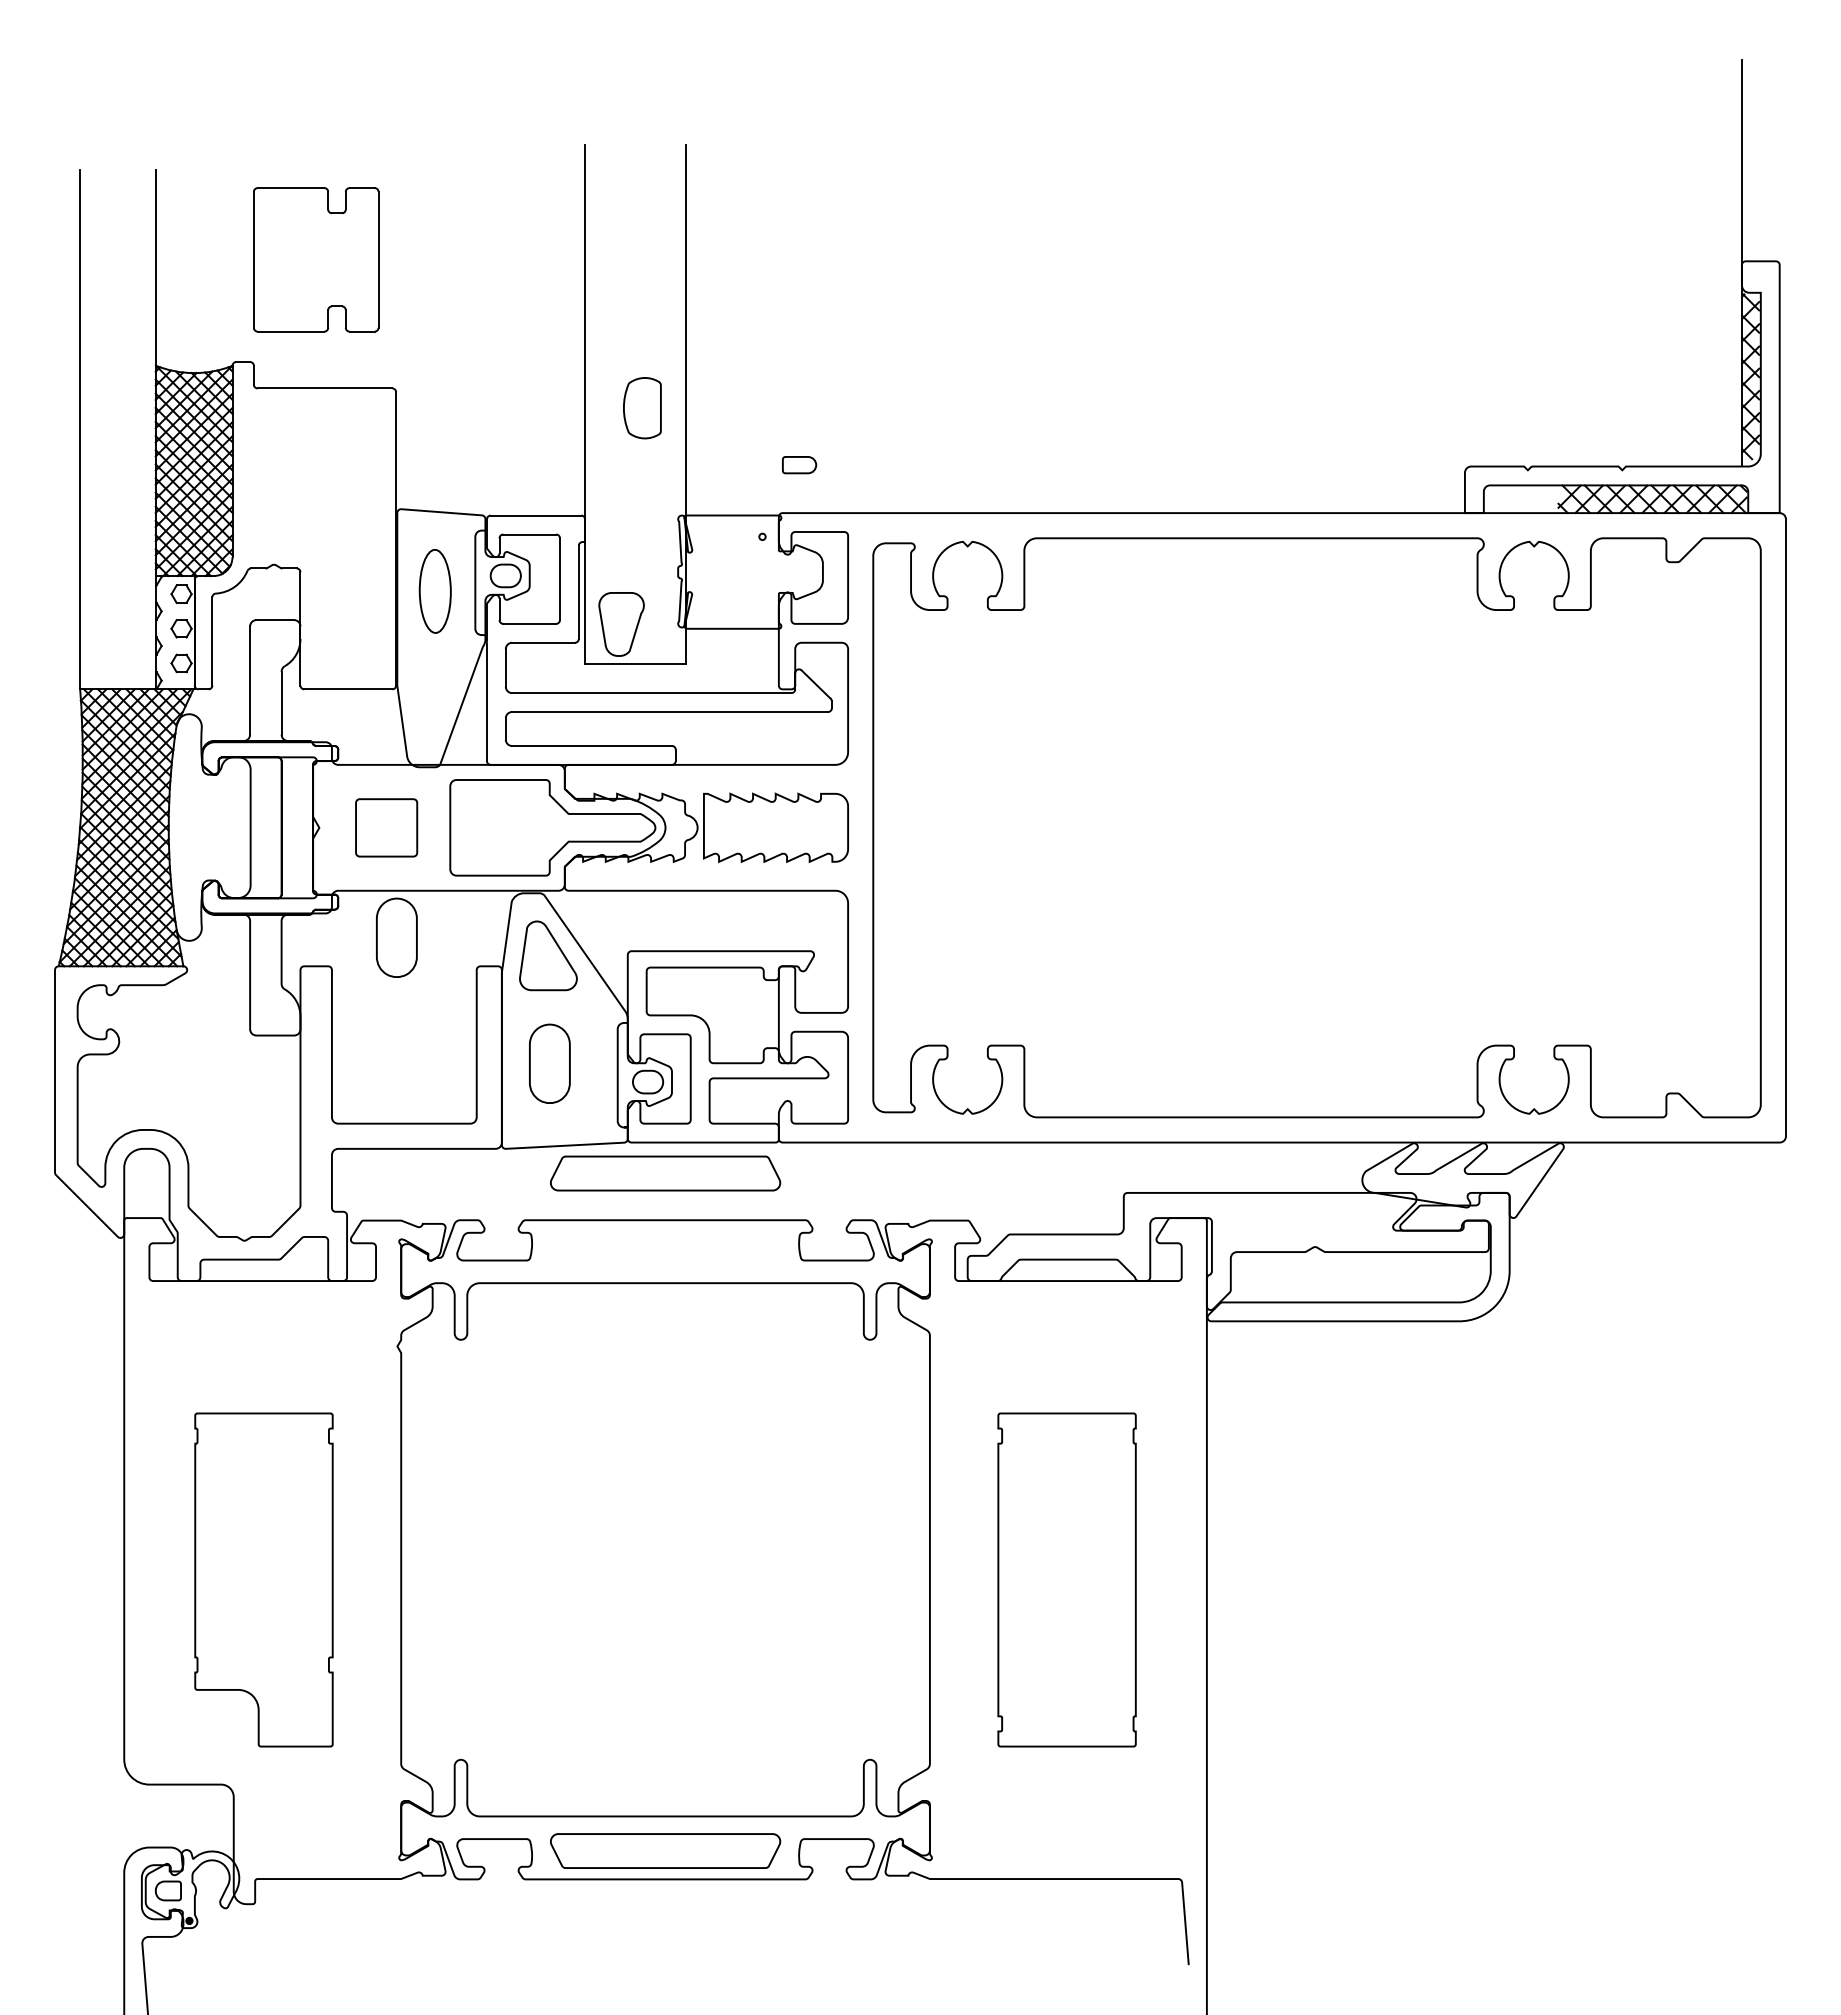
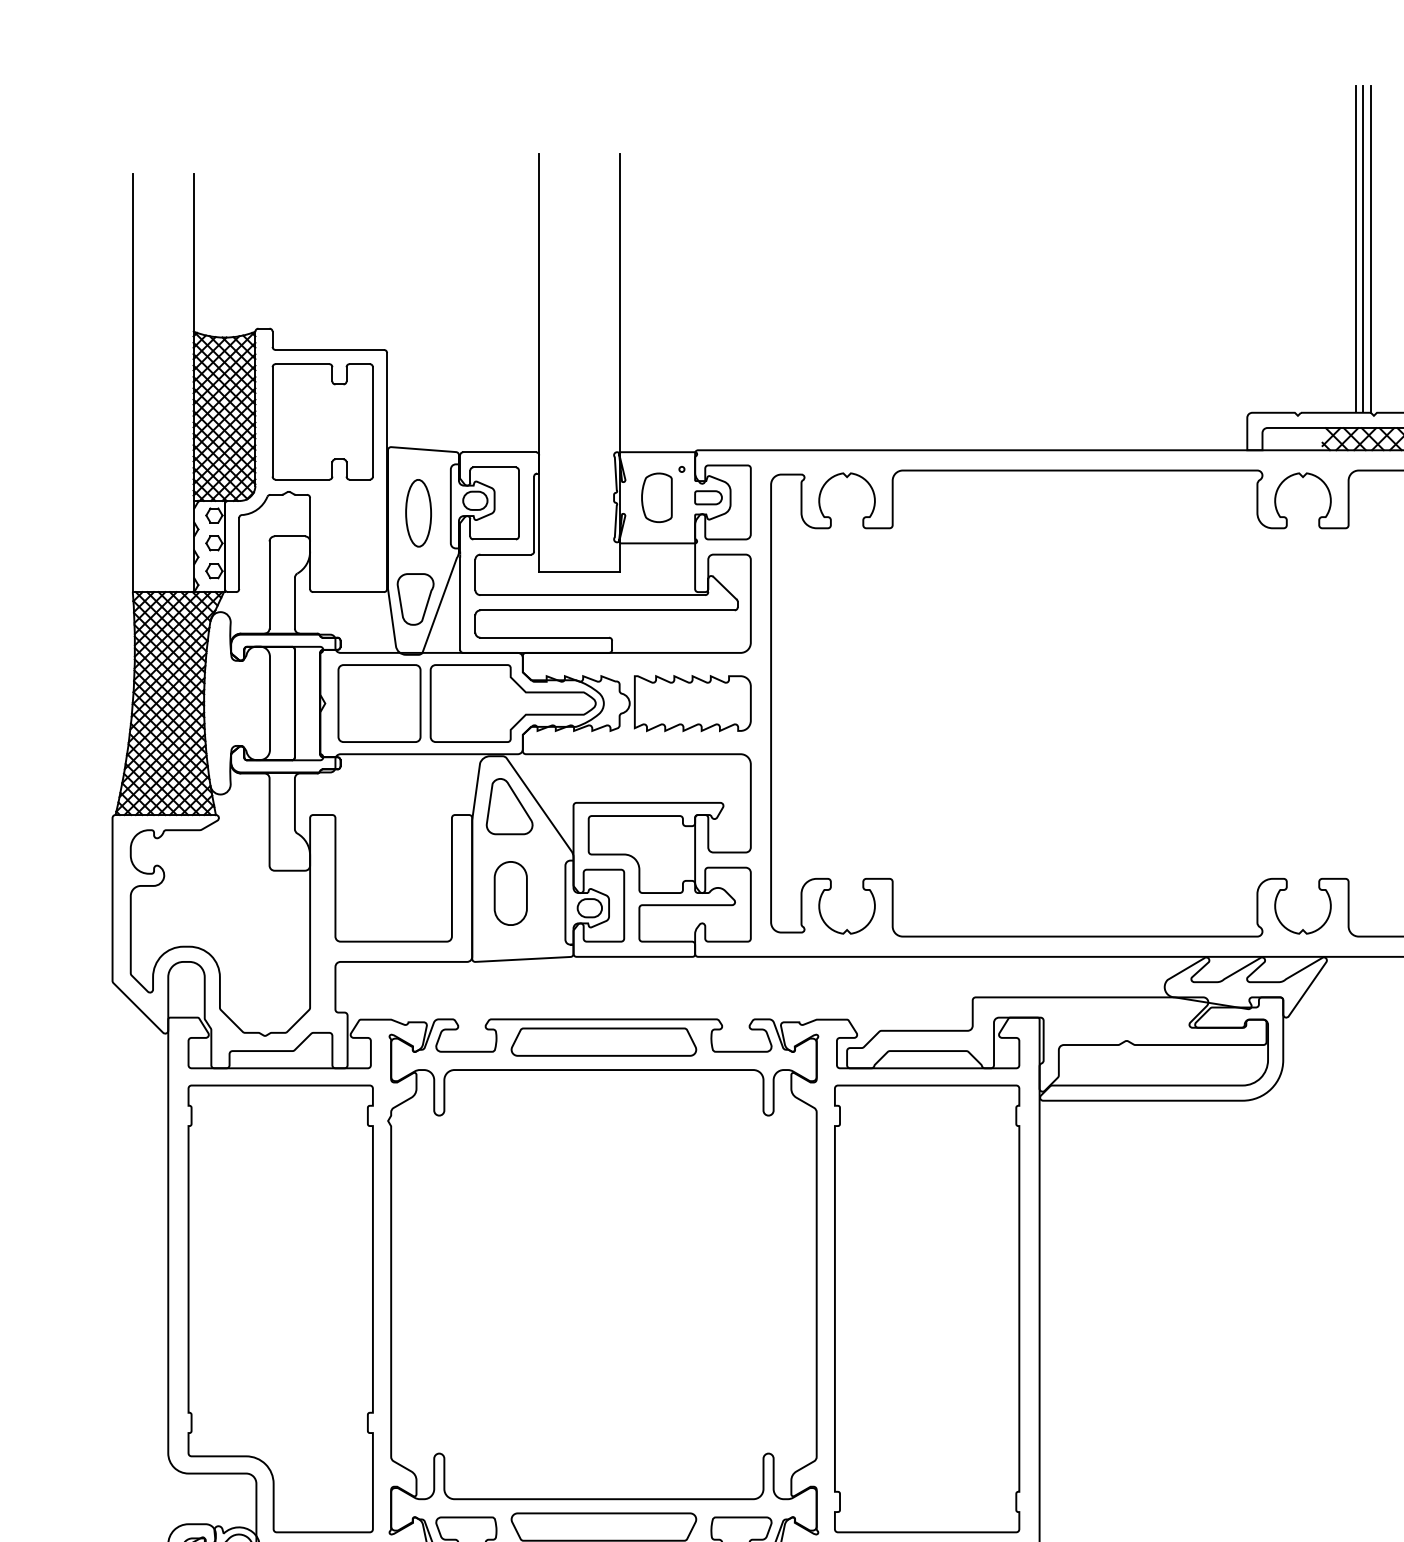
part: (316, 259) -> (323, 421), moved
line: (1600, 262) -> (1356, 248), added
line: (1608, 262) -> (1362, 248), added
line: (1618, 263) -> (1370, 249), added
part: (642, 408) -> (656, 498), moved
part: (799, 465) -> (708, 498), moved
part: (621, 624) -> (415, 599), moved
part: (386, 827) -> (379, 703), size x1.67
part: (396, 937) -> (387, 791), removed
part: (665, 1173) -> (603, 1042), moved
part: (263, 1579) -> (280, 1308), size x1.67
part: (1066, 1579) -> (926, 1308), size x1.67

